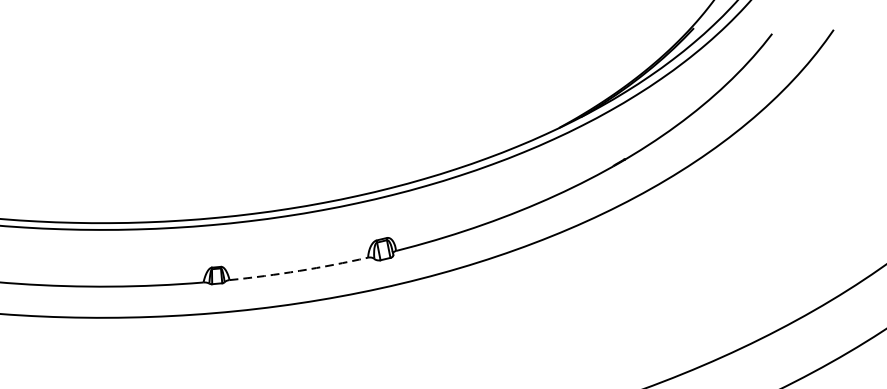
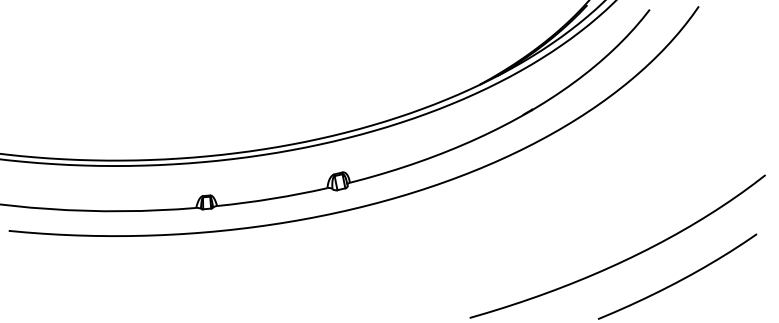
arc: (299, 270) -> (272, 198), dashed -> solid

